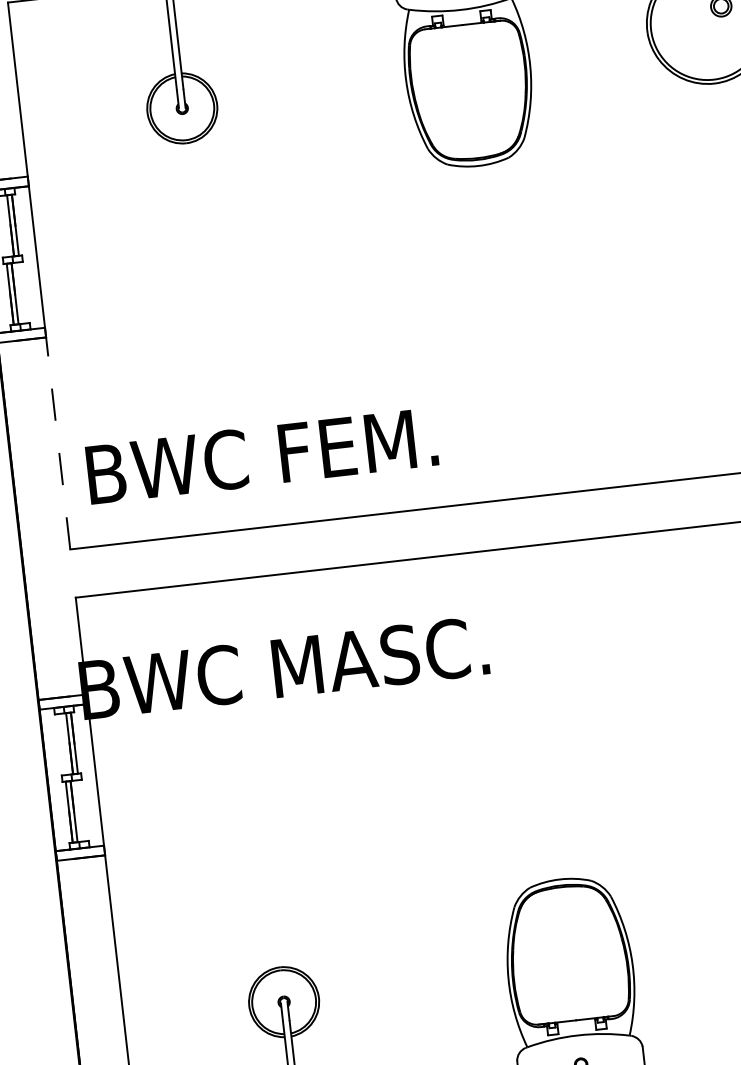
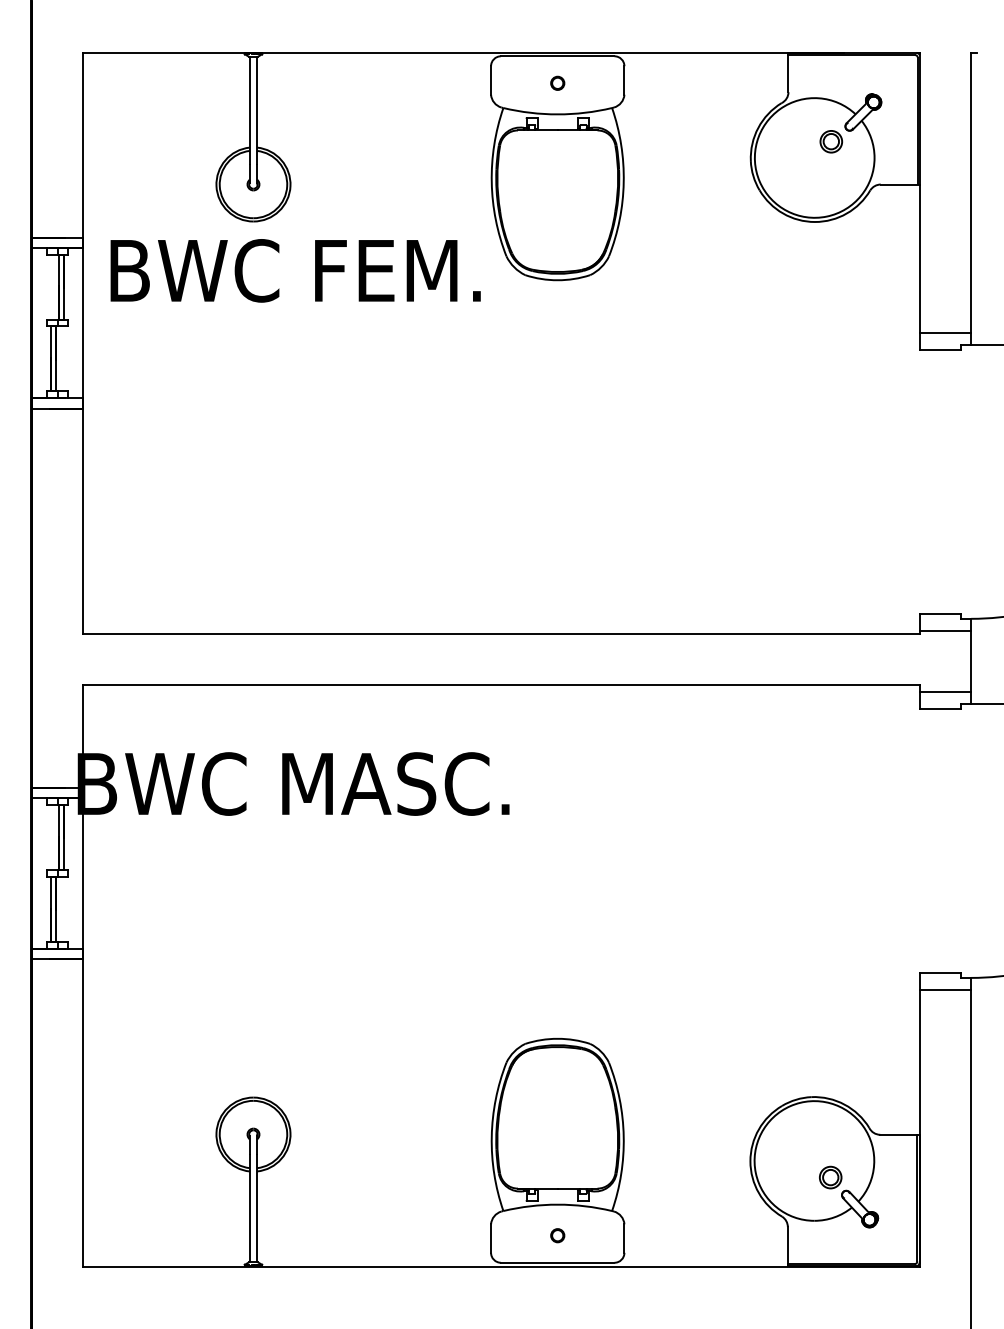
line: (58, 443) -> (83, 521), dashed -> solid
text: (261, 455) -> (295, 270), moved

